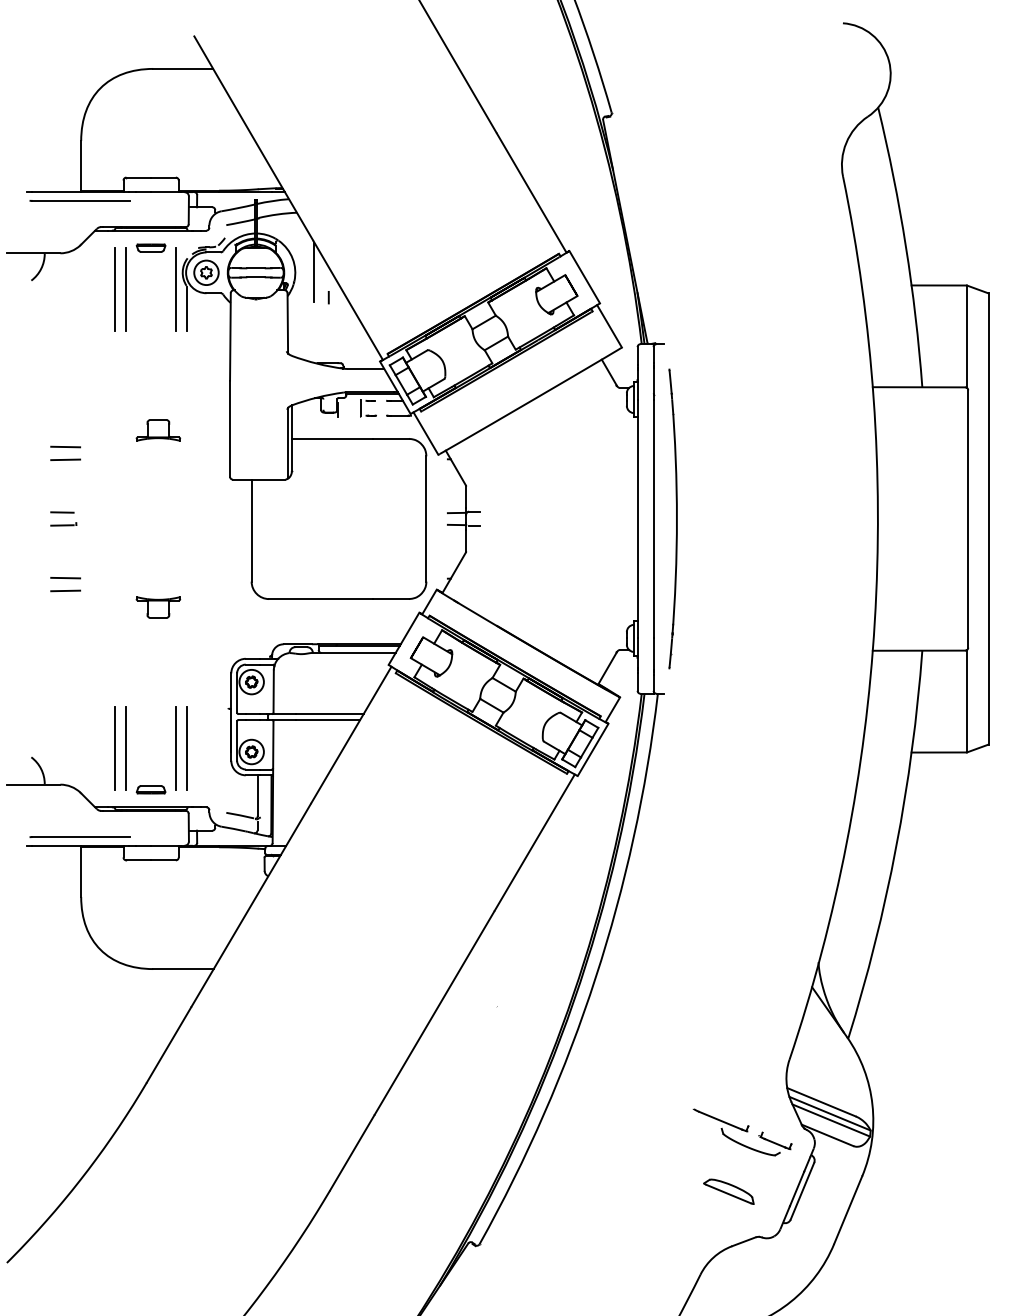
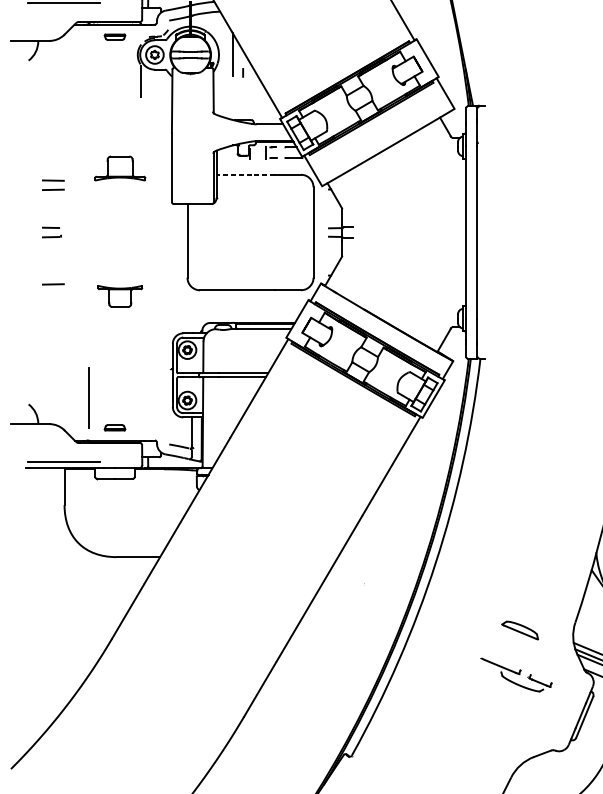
line: (115, 289) -> (89, 67), removed
line: (125, 289) -> (96, 67), removed
line: (176, 289) -> (133, 67), removed
part: (158, 430) -> (120, 168), size x1.6
line: (332, 438) -> (245, 174), solid -> dashed
part: (672, 518) -> (491, 232), removed
line: (65, 577) -> (53, 274), removed
part: (158, 607) -> (120, 296), size x1.4
line: (125, 748) -> (96, 398), removed
line: (176, 748) -> (133, 398), removed
line: (187, 748) -> (141, 398), removed
part: (742, 1132) -> (516, 674), moved
part: (728, 1191) -> (519, 630), moved

